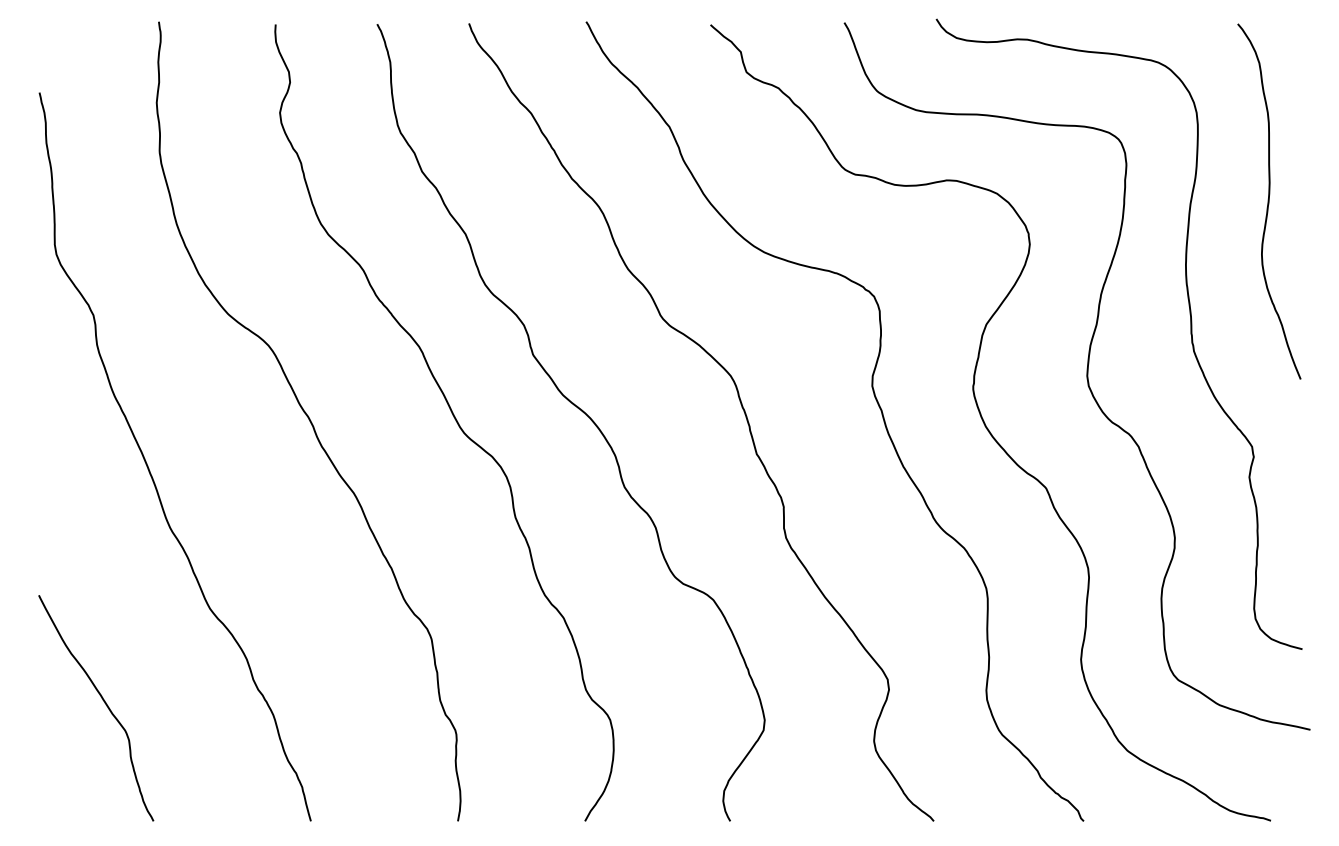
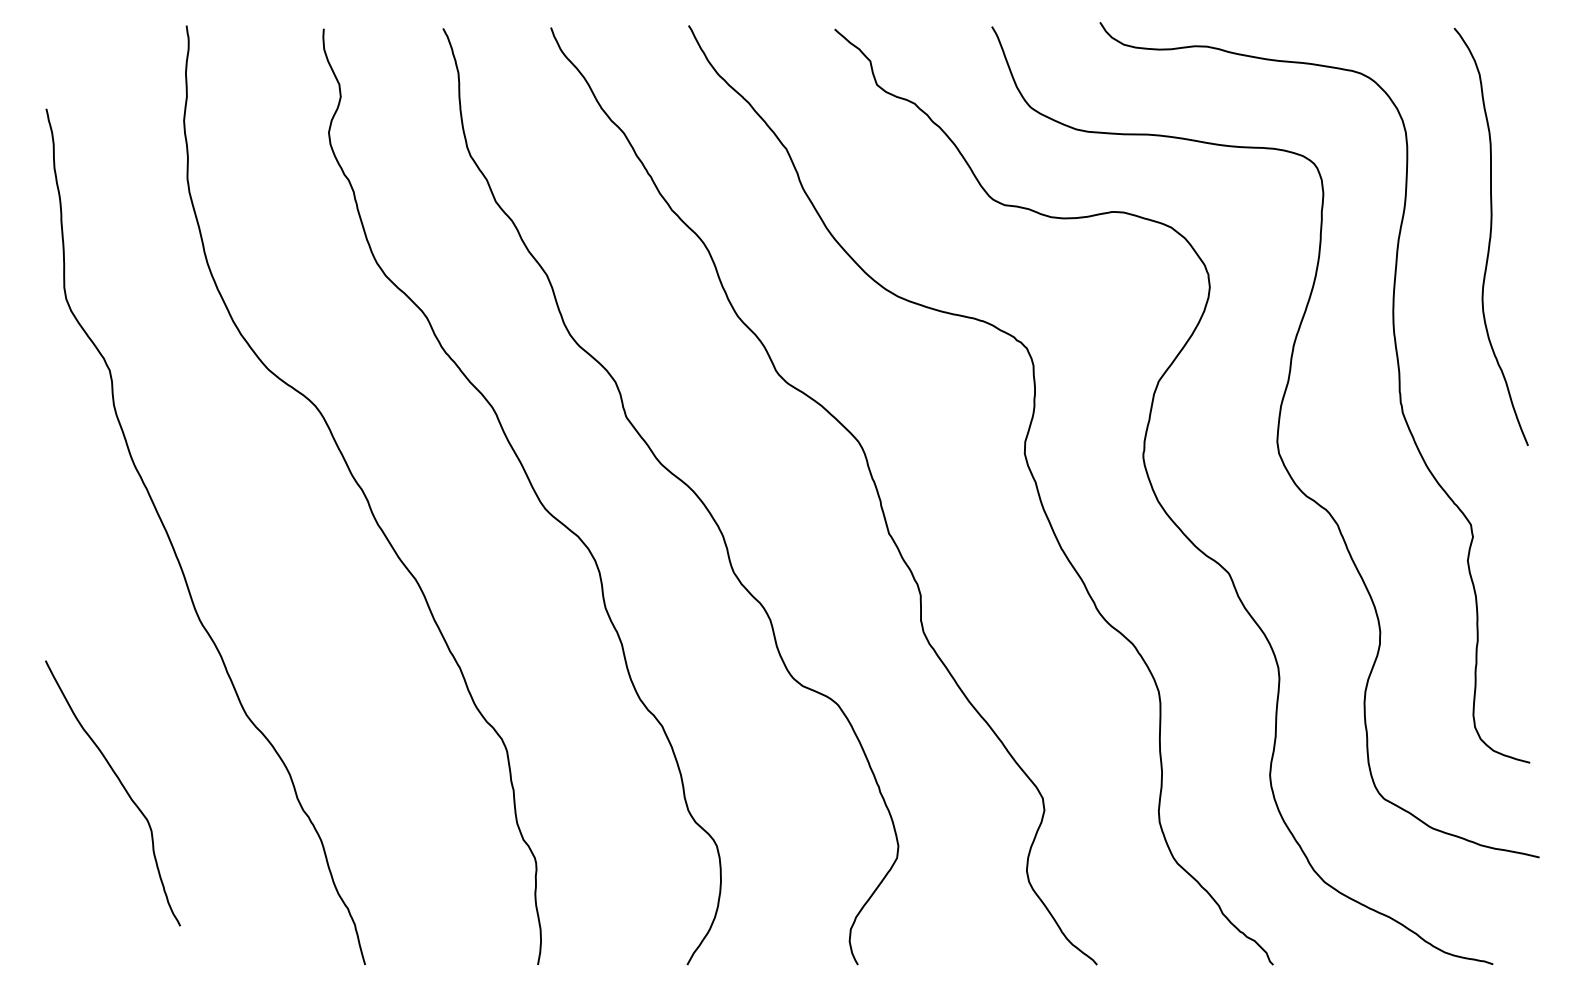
curve: (104, 703) -> (122, 787), moved

